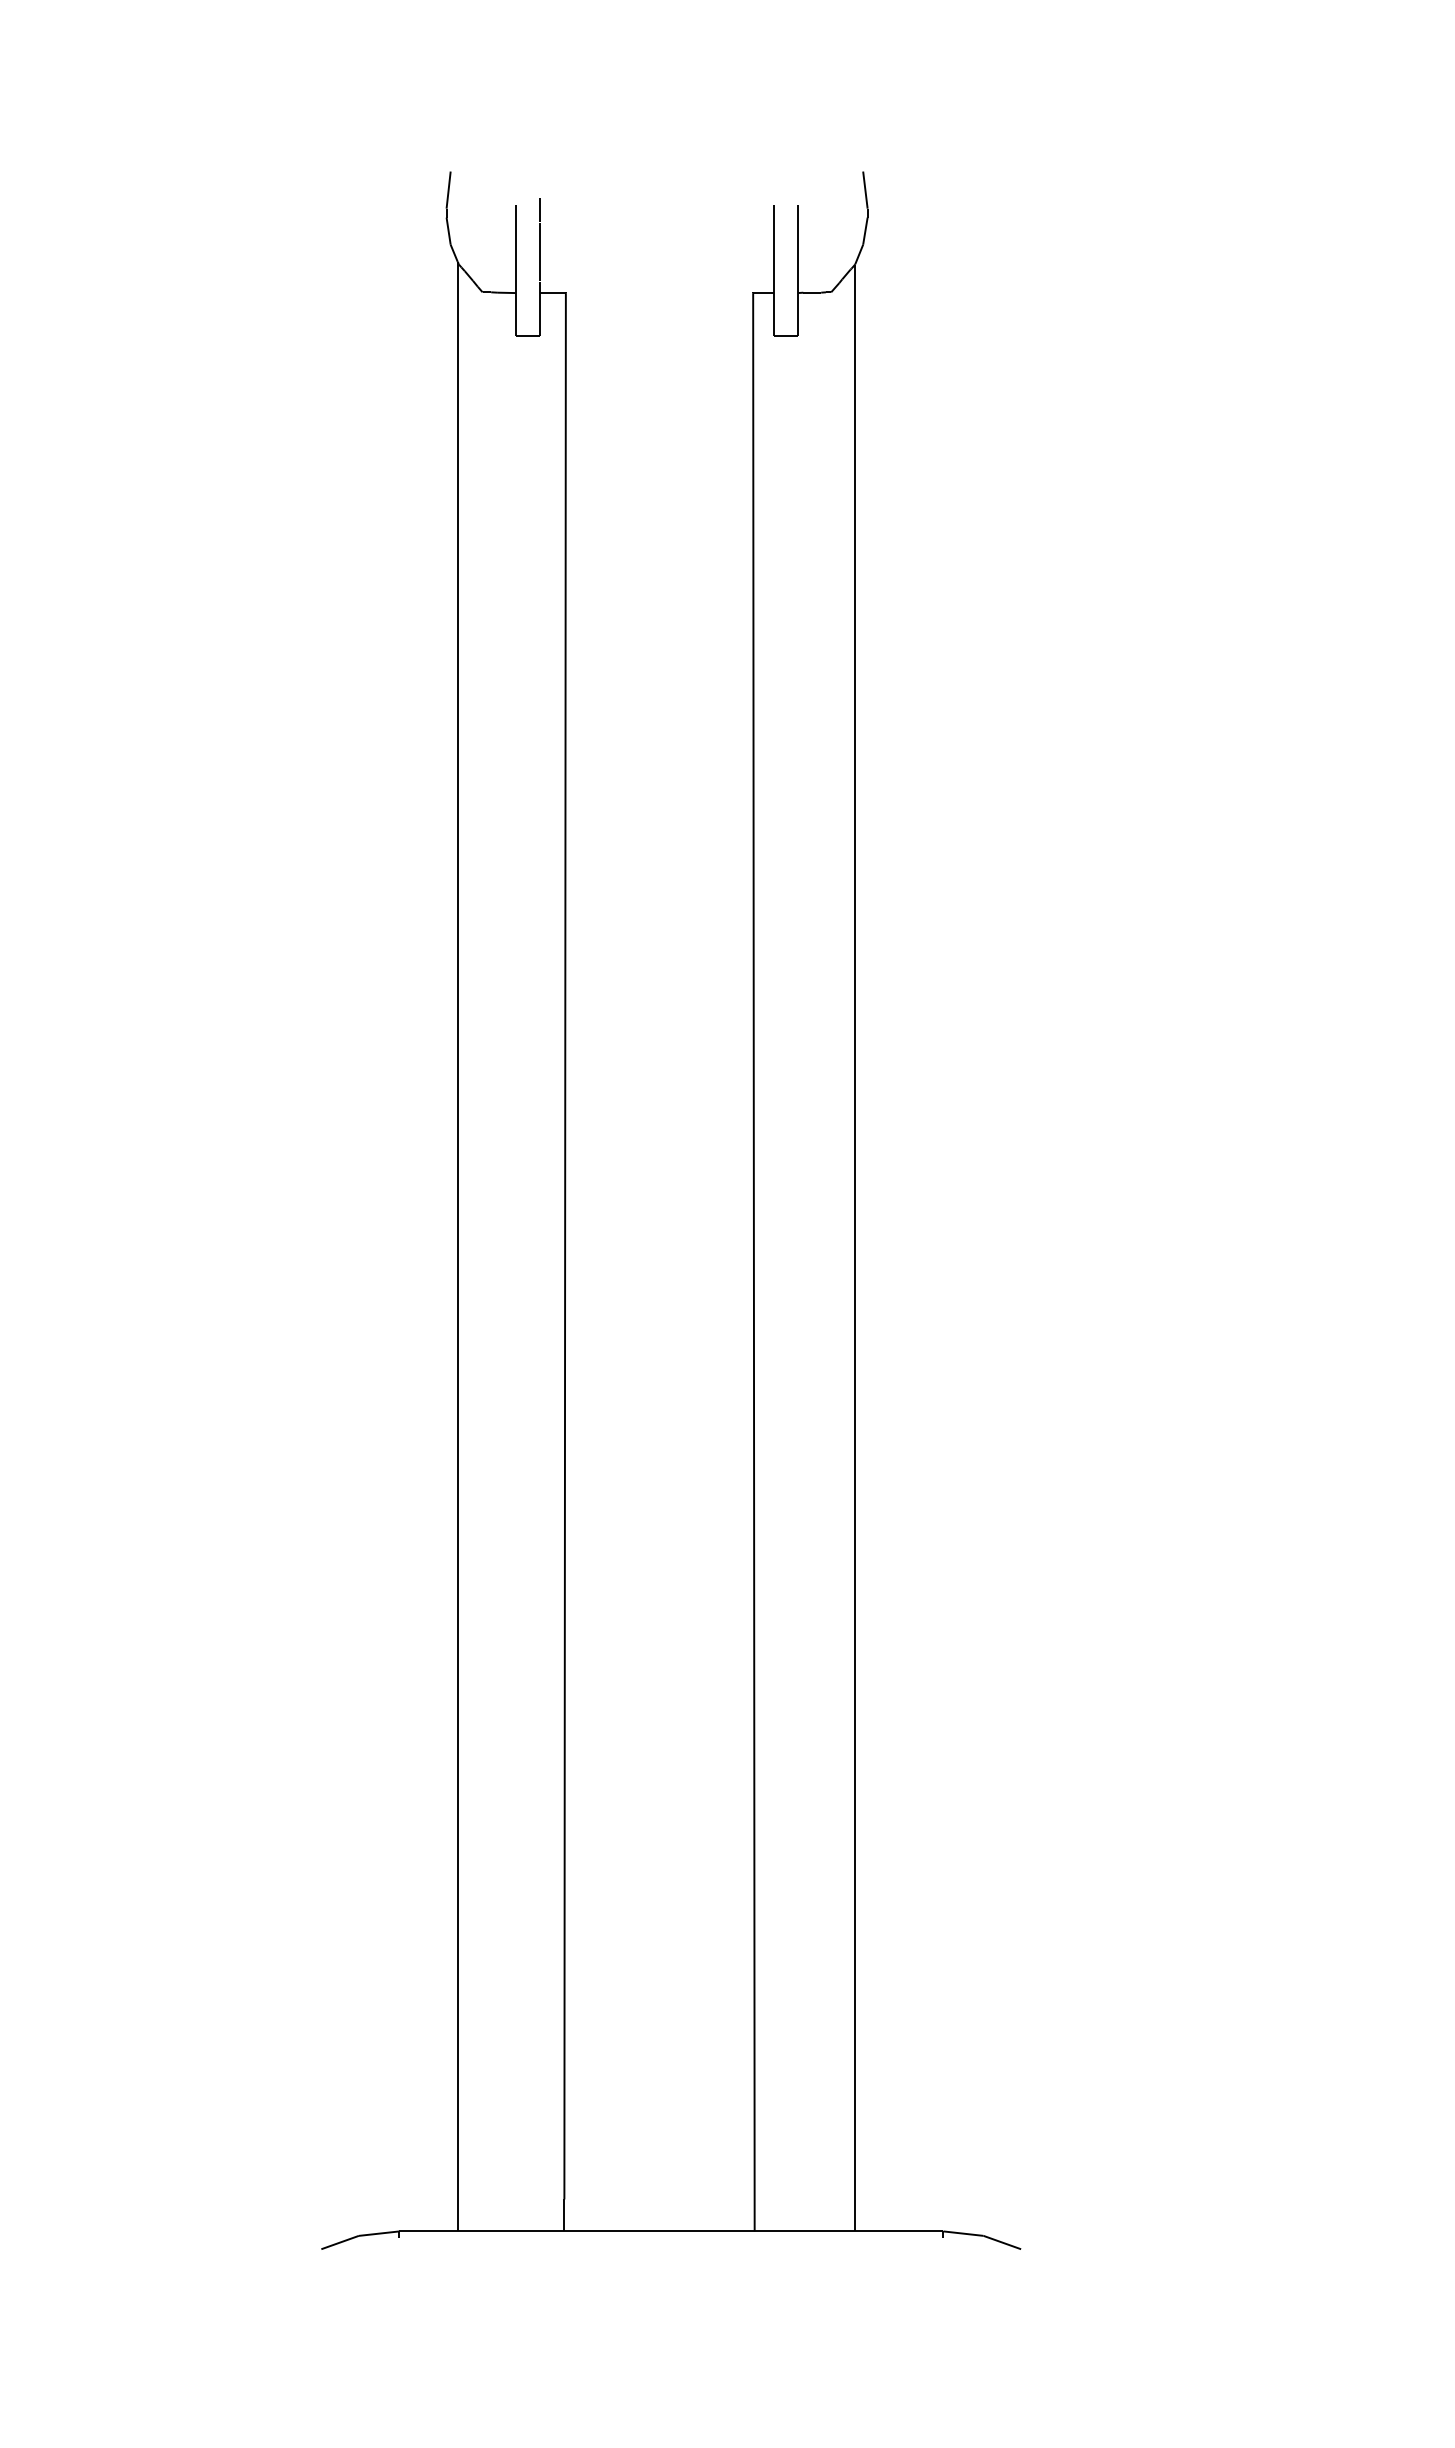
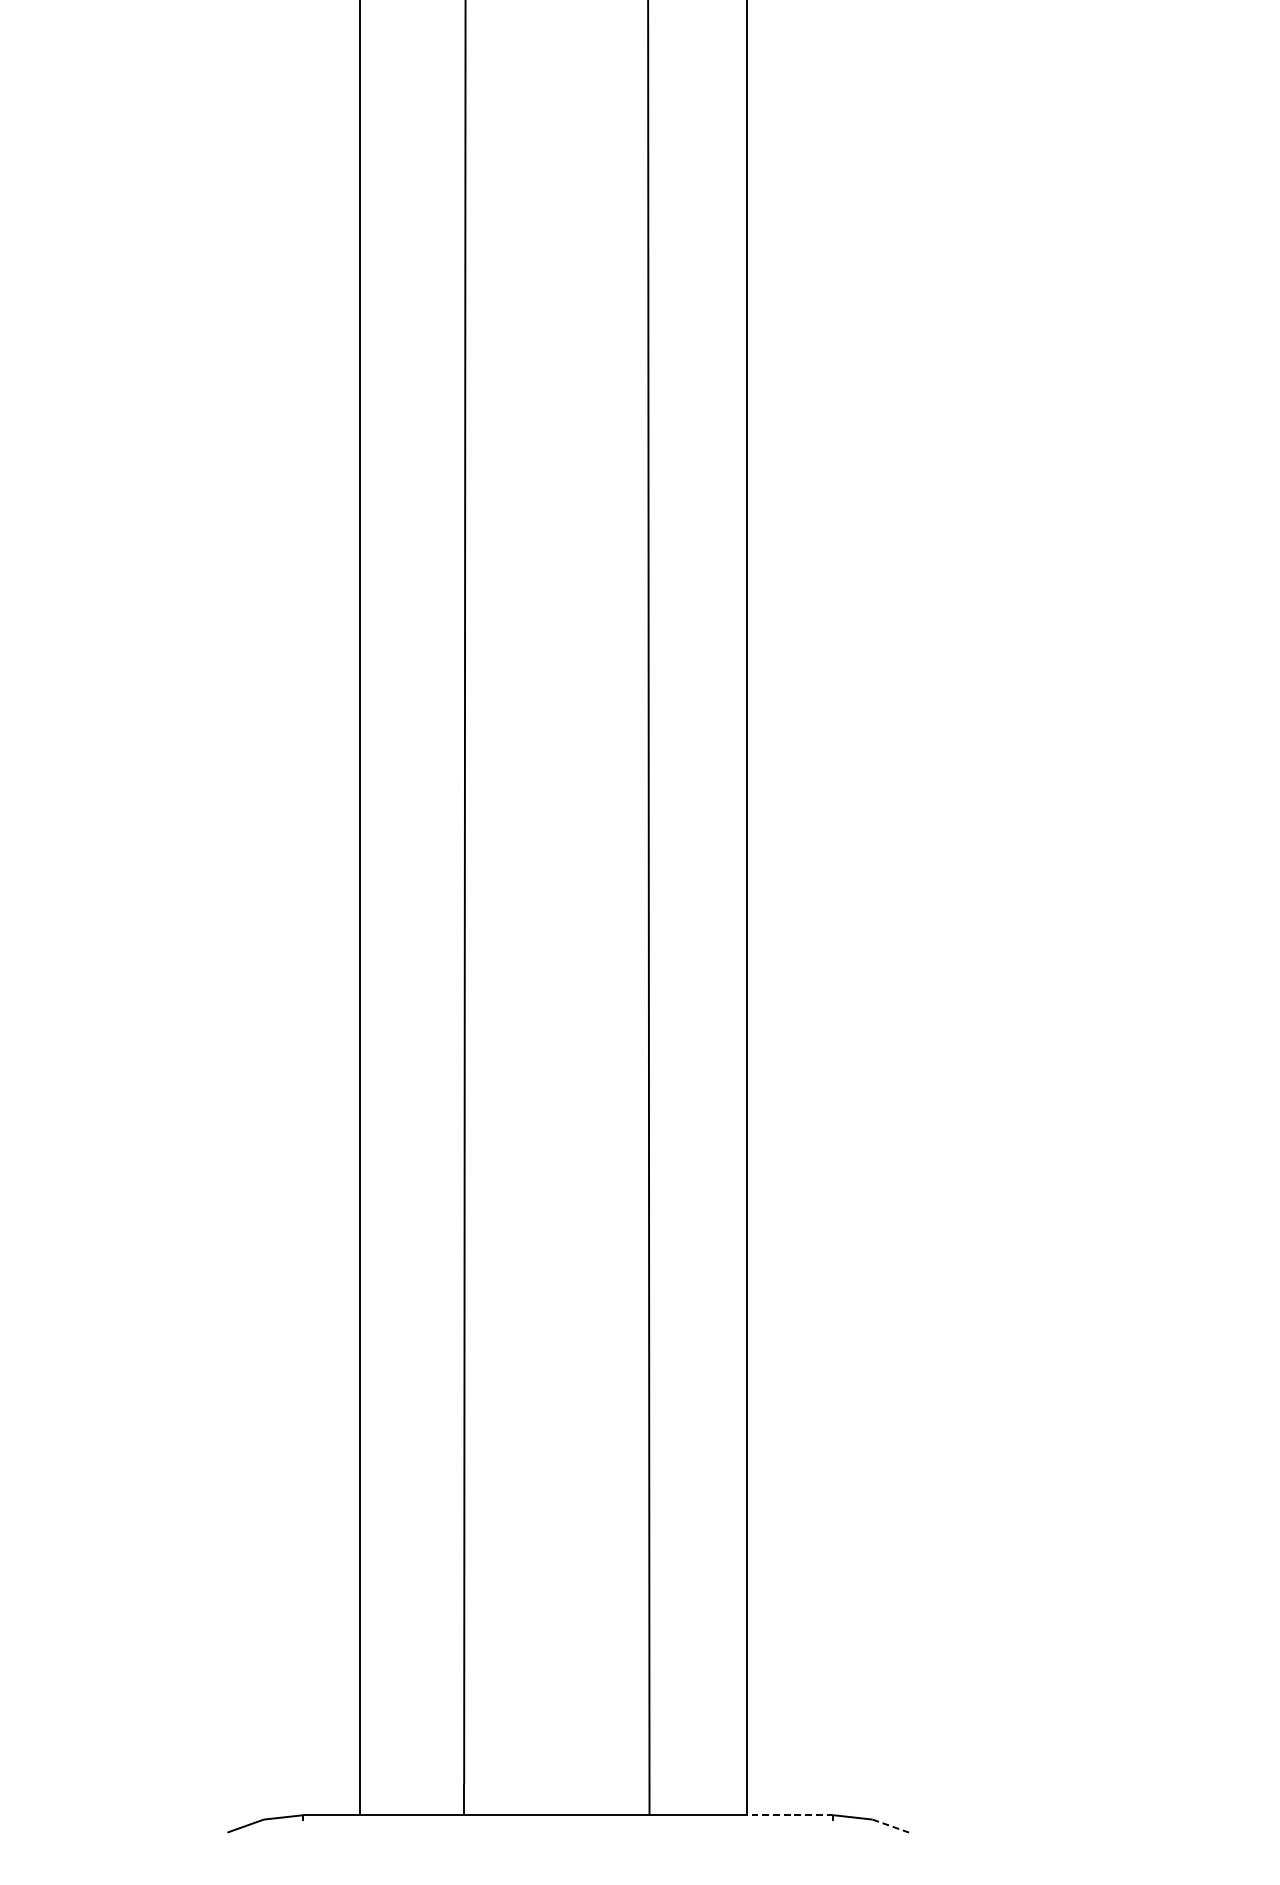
line: (898, 2231) -> (789, 1815), solid -> dashed
line: (1002, 2242) -> (890, 1826), solid -> dashed

